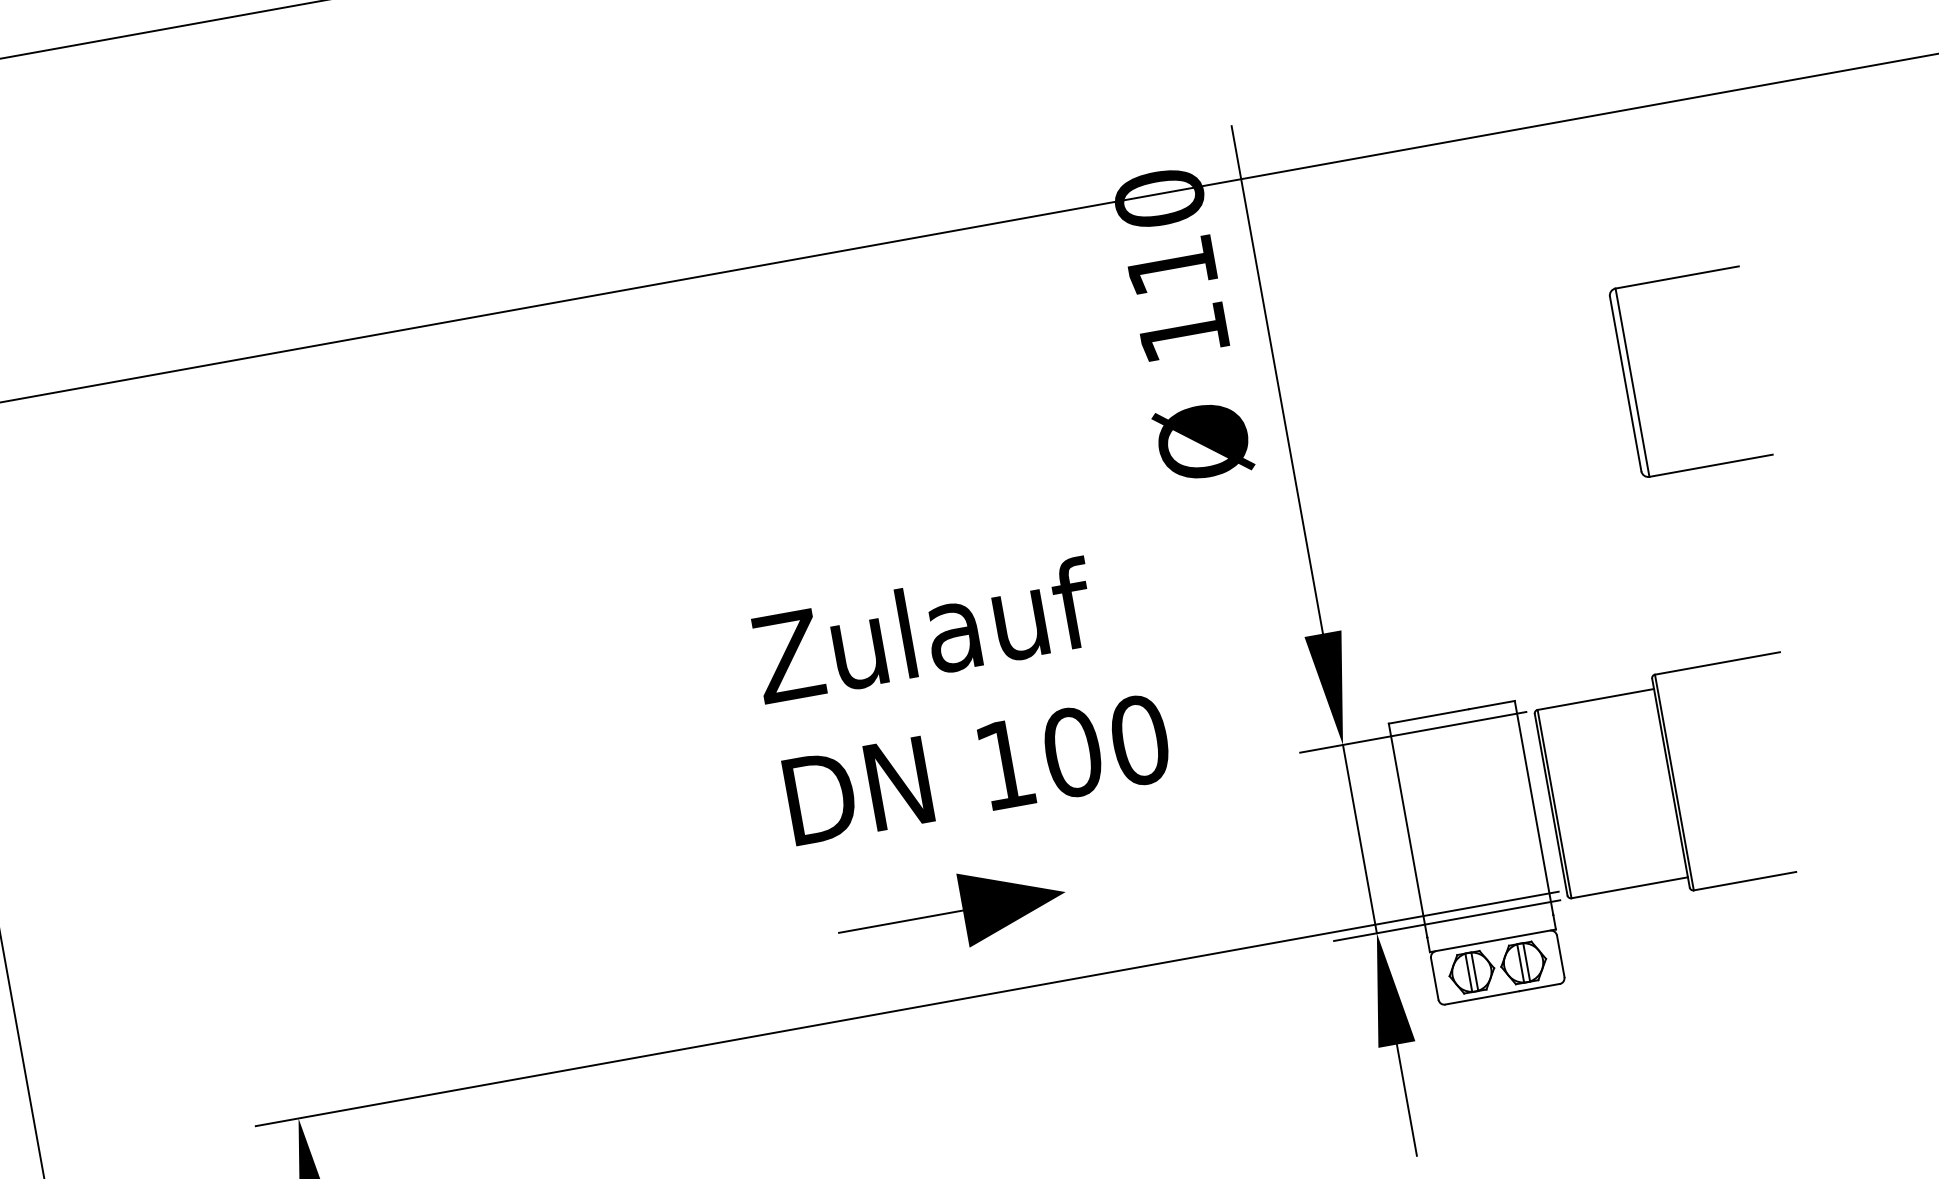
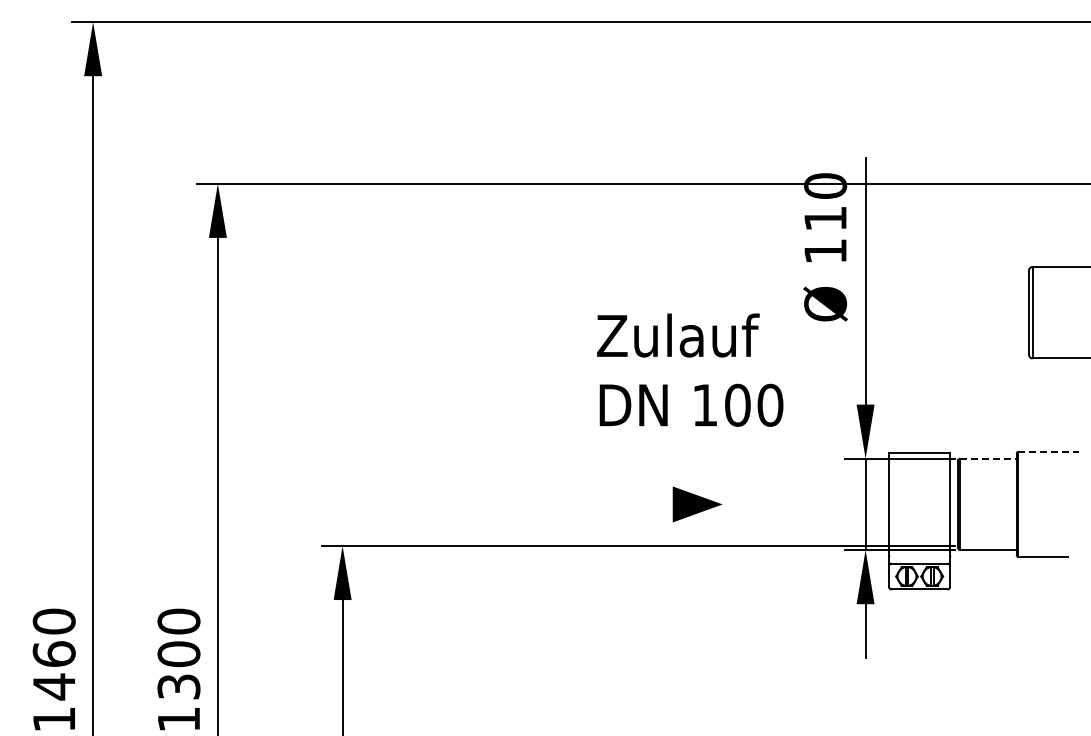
line: (1719, 664) -> (1049, 452), solid -> dashed
text: (962, 696) -> (690, 369), moved
line: (1595, 699) -> (988, 458), solid -> dashed
line: (900, 921) -> (642, 504), removed

